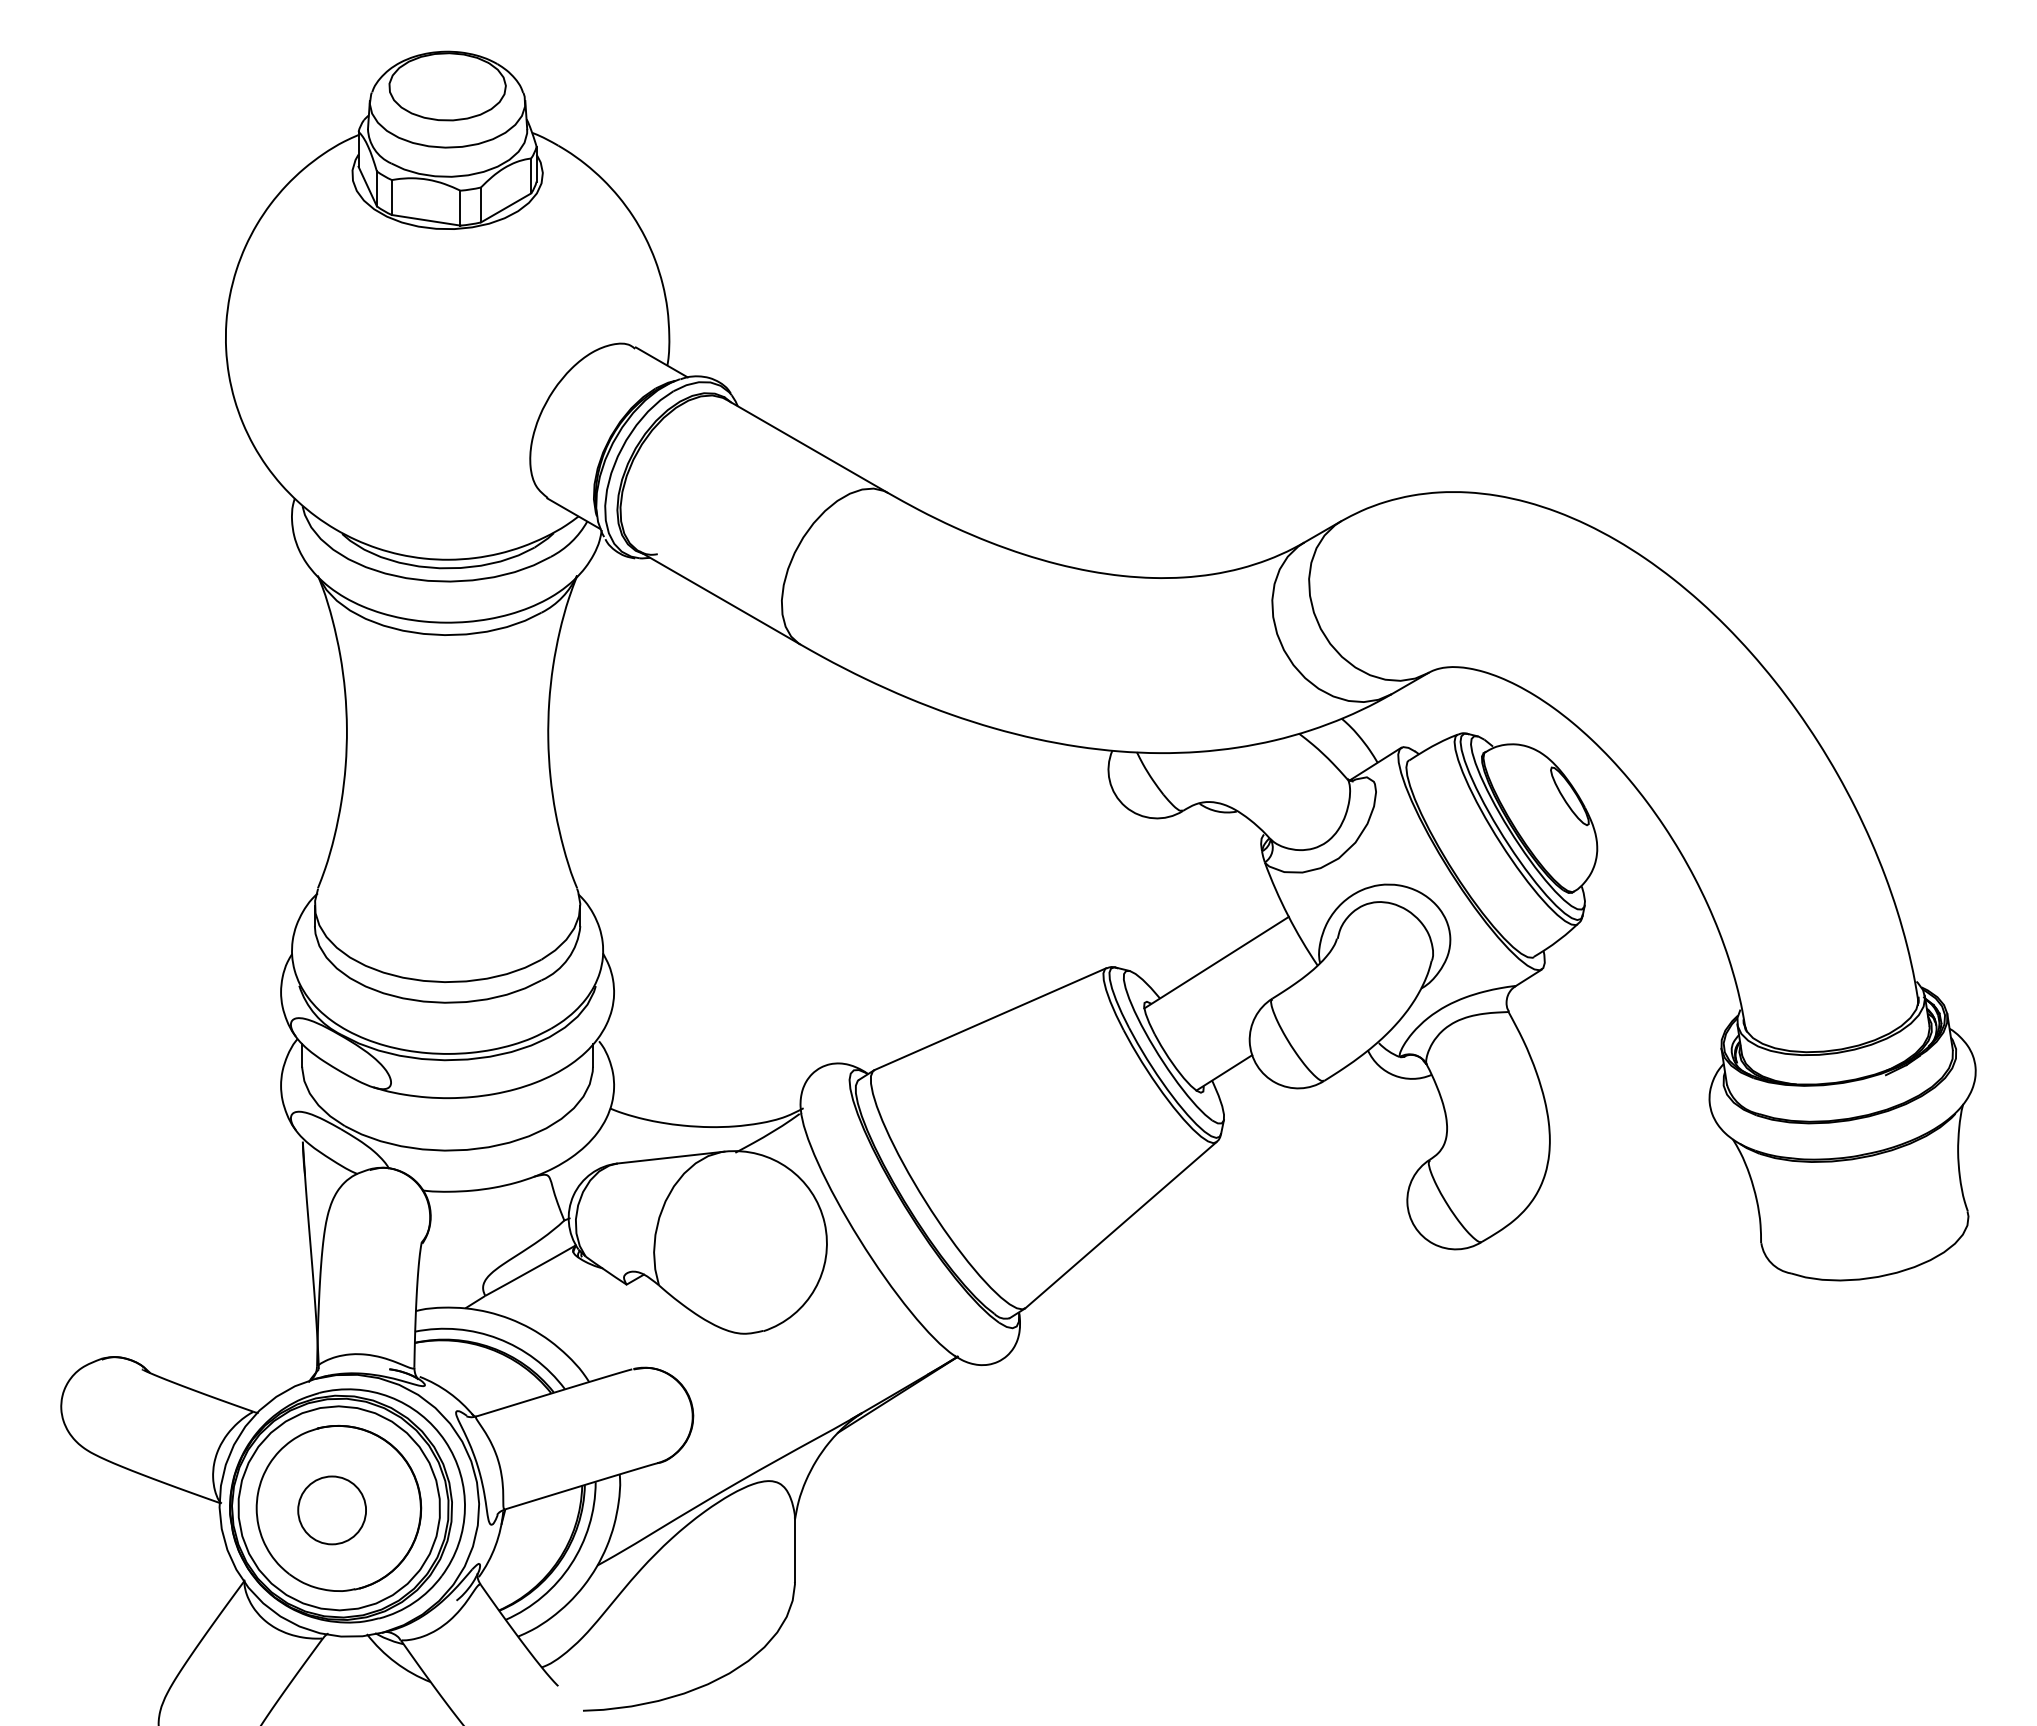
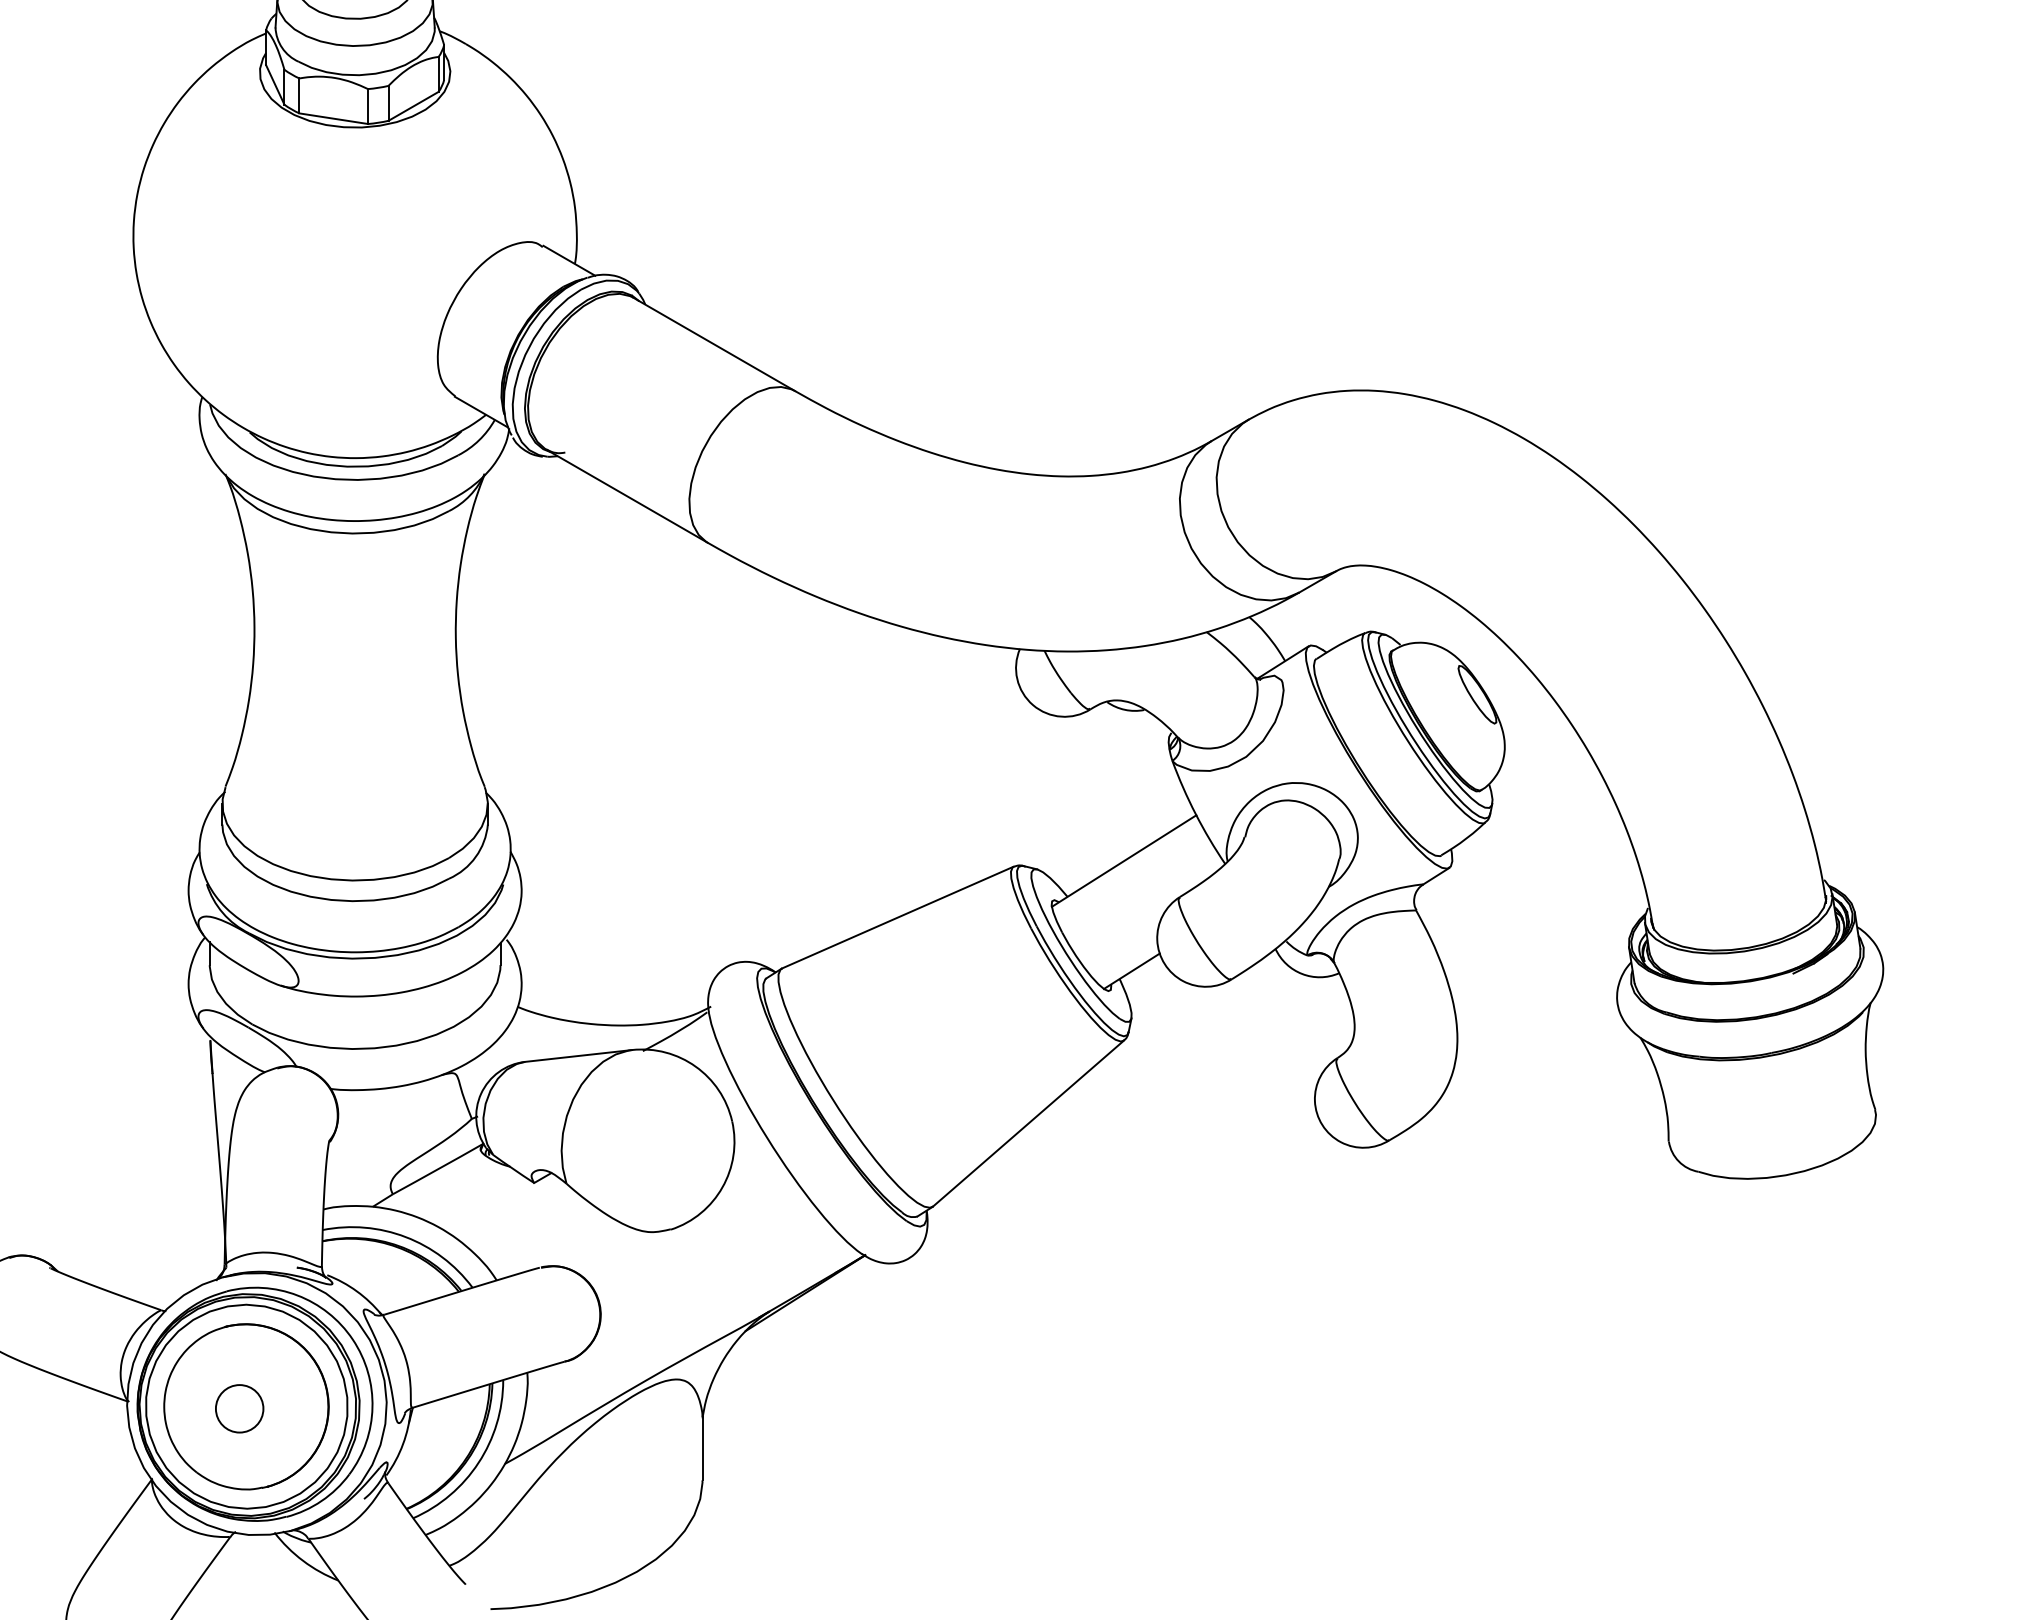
circle: (332, 1510) -> (240, 1408), size x0.7

